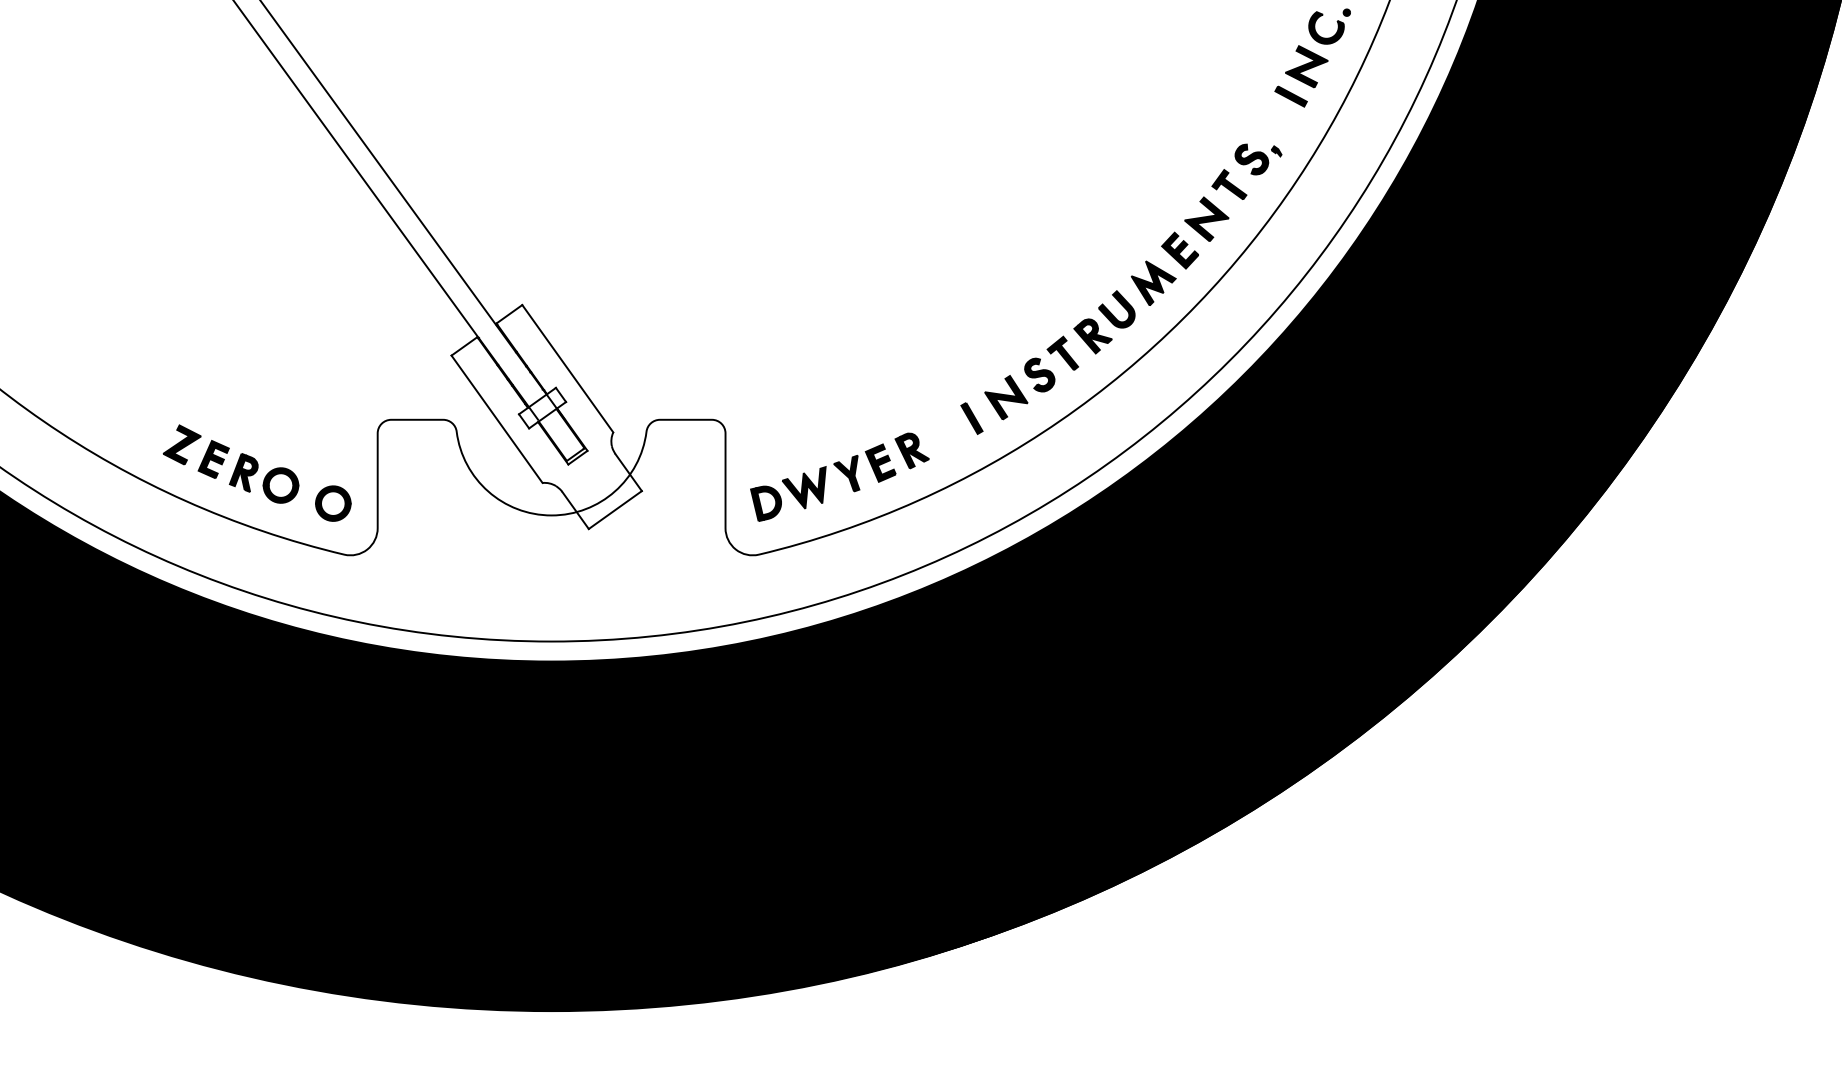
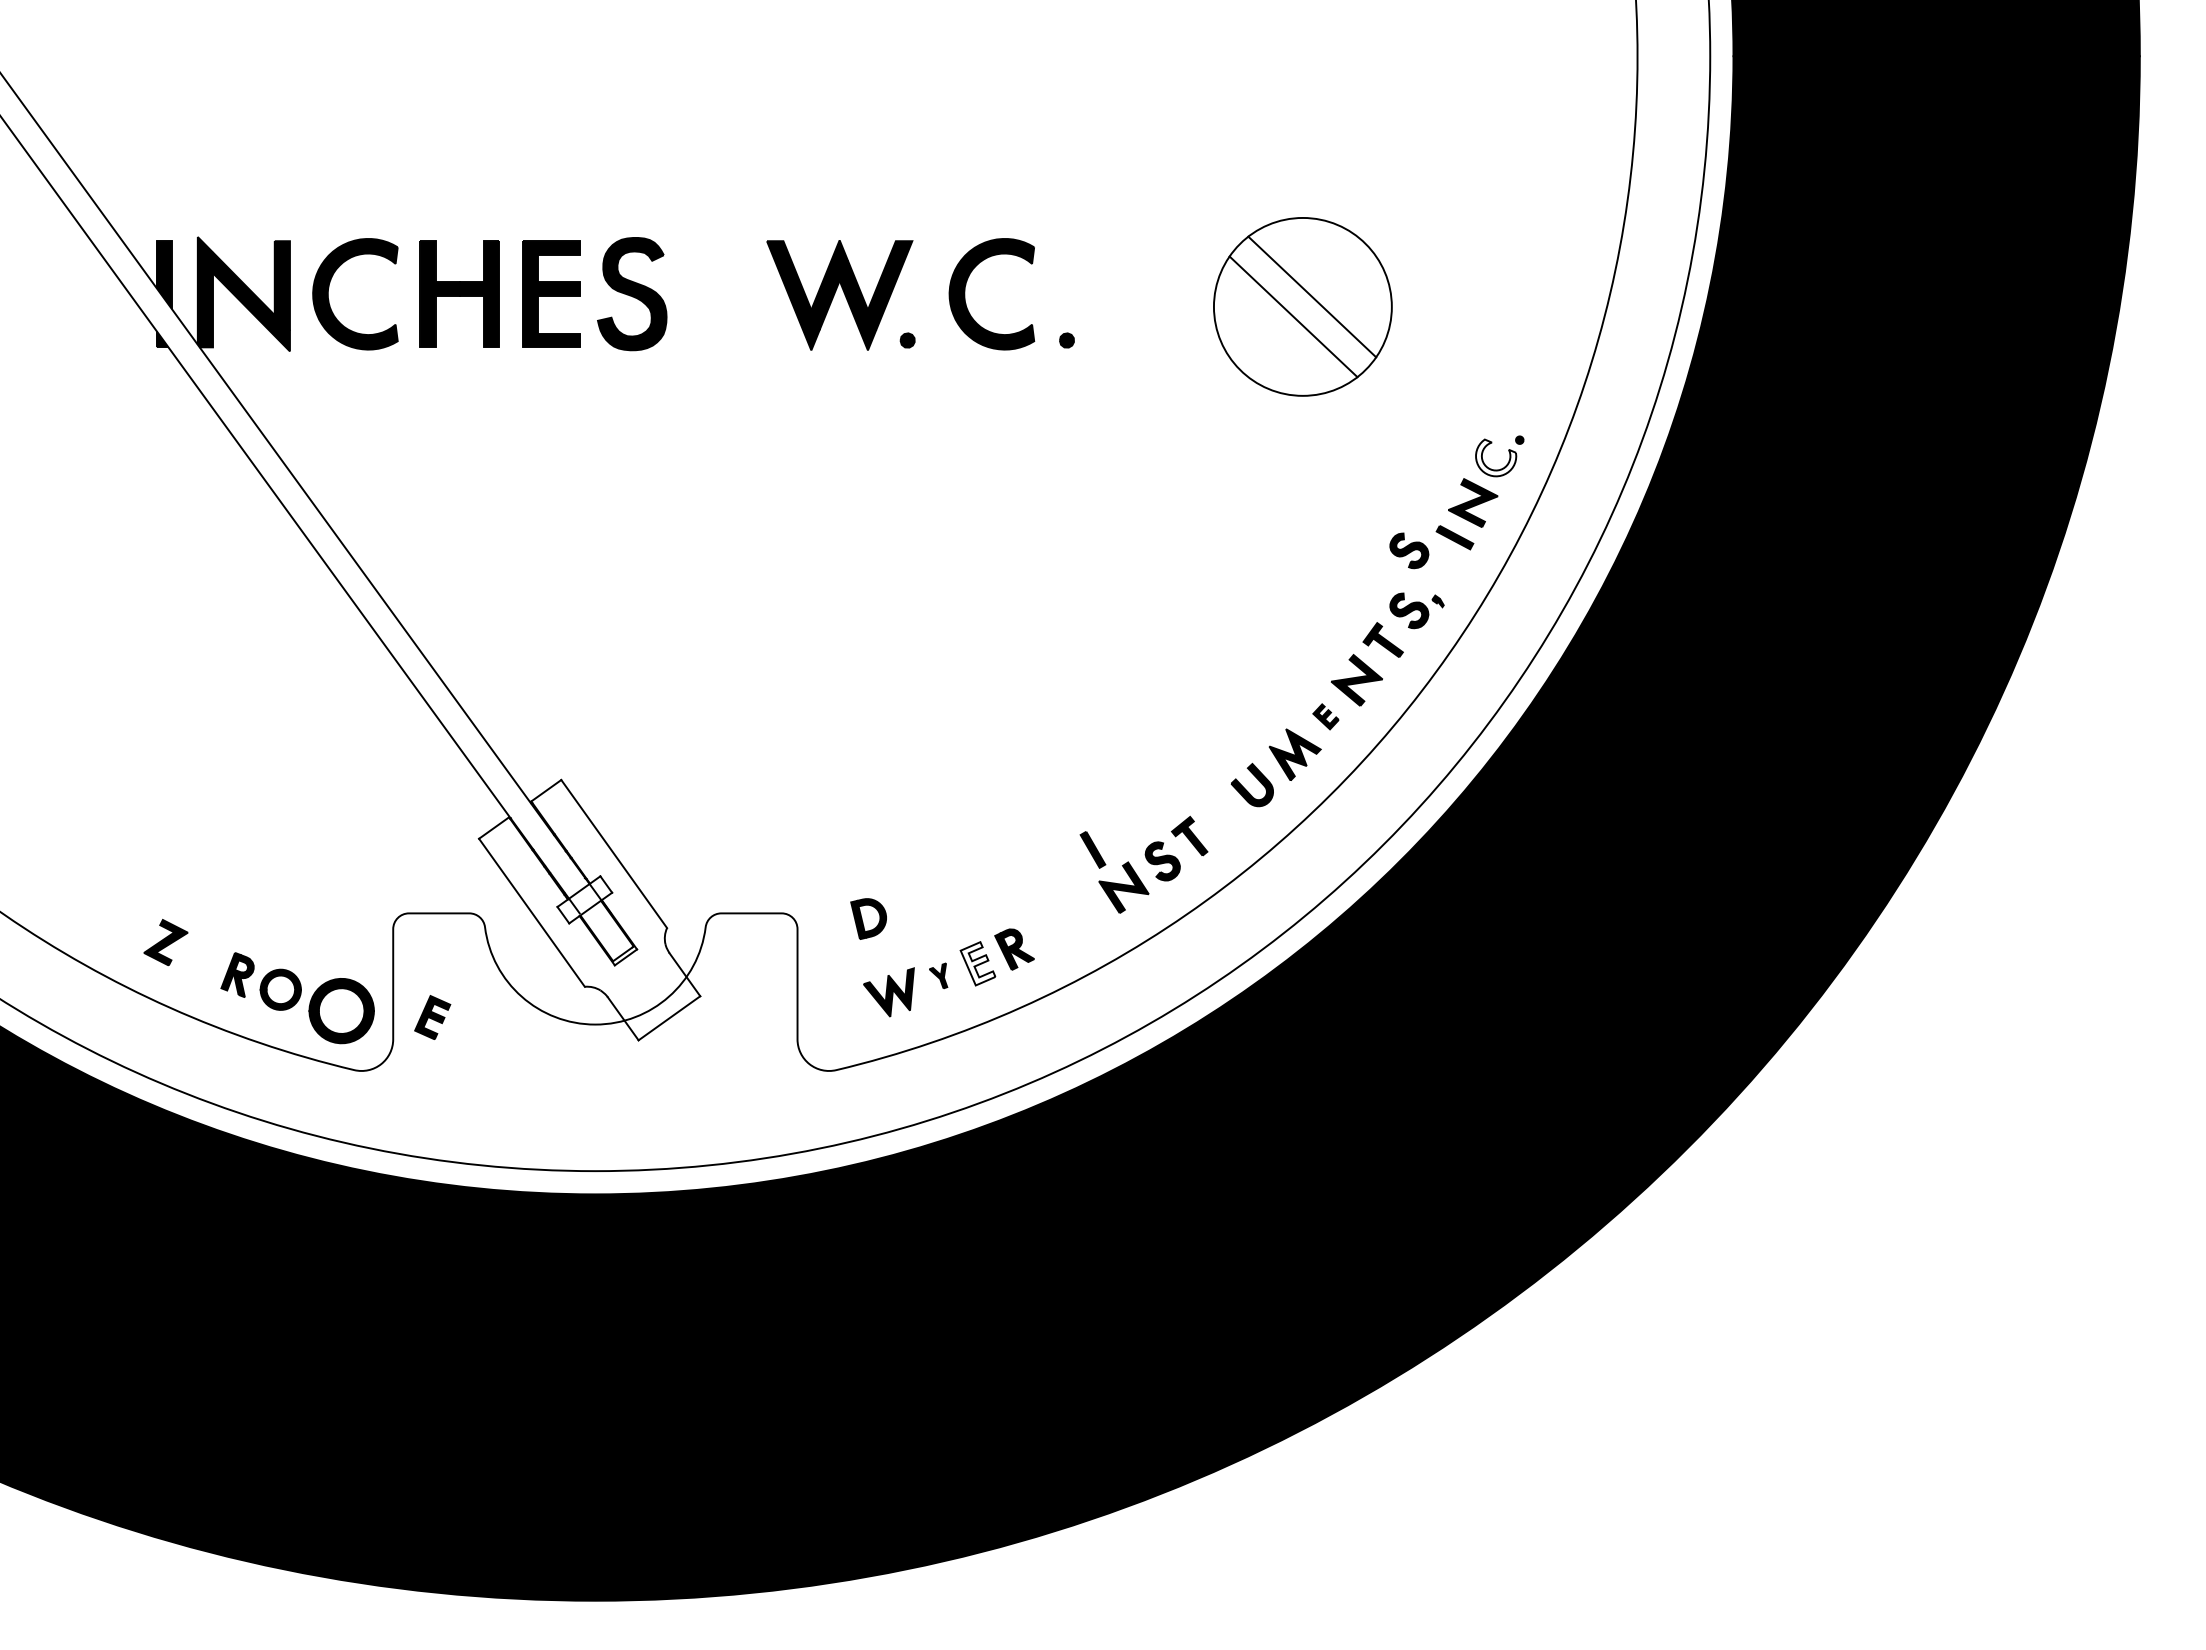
fill: (1326, 27) -> (1496, 457), removed
part: (1252, 107) -> (1409, 550), added
part: (1179, 250) -> (1325, 716), size x0.6
part: (1092, 336) -> (1224, 816), removed
part: (971, 418) -> (1092, 849), moved
part: (213, 459) -> (432, 1017), moved
fill: (880, 462) -> (977, 963), removed
part: (846, 473) -> (938, 975), size x0.6
part: (333, 503) -> (341, 1010), size x1.6
part: (765, 503) -> (868, 918), moved

